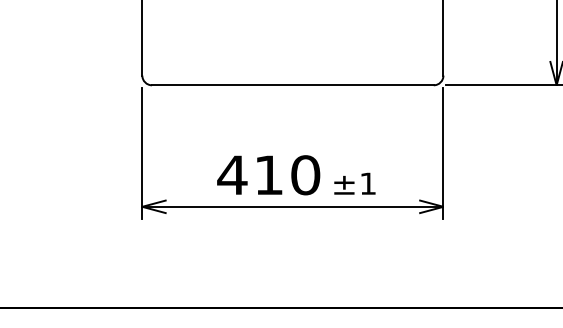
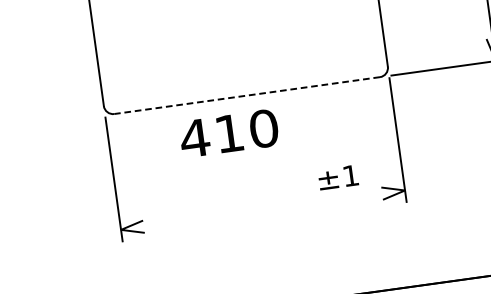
line: (292, 85) -> (246, 95), solid -> dashed
text: (268, 175) -> (229, 133), moved
text: (354, 183) -> (337, 177), moved
line: (292, 206) -> (262, 209), removed

